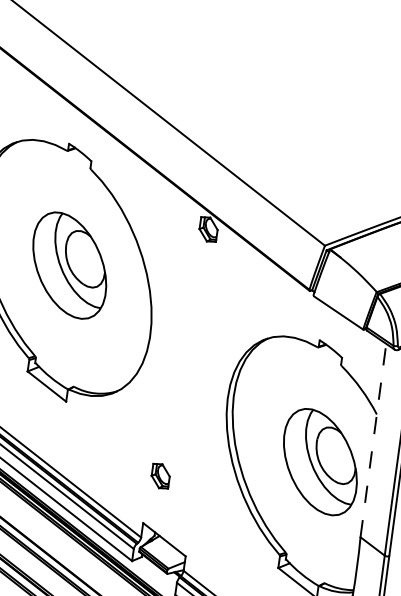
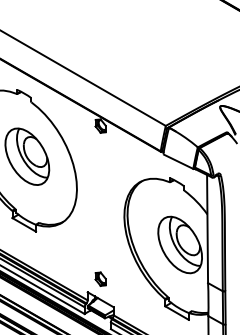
line: (373, 439) -> (207, 228), dashed -> solid
part: (160, 474) -> (100, 278), moved

